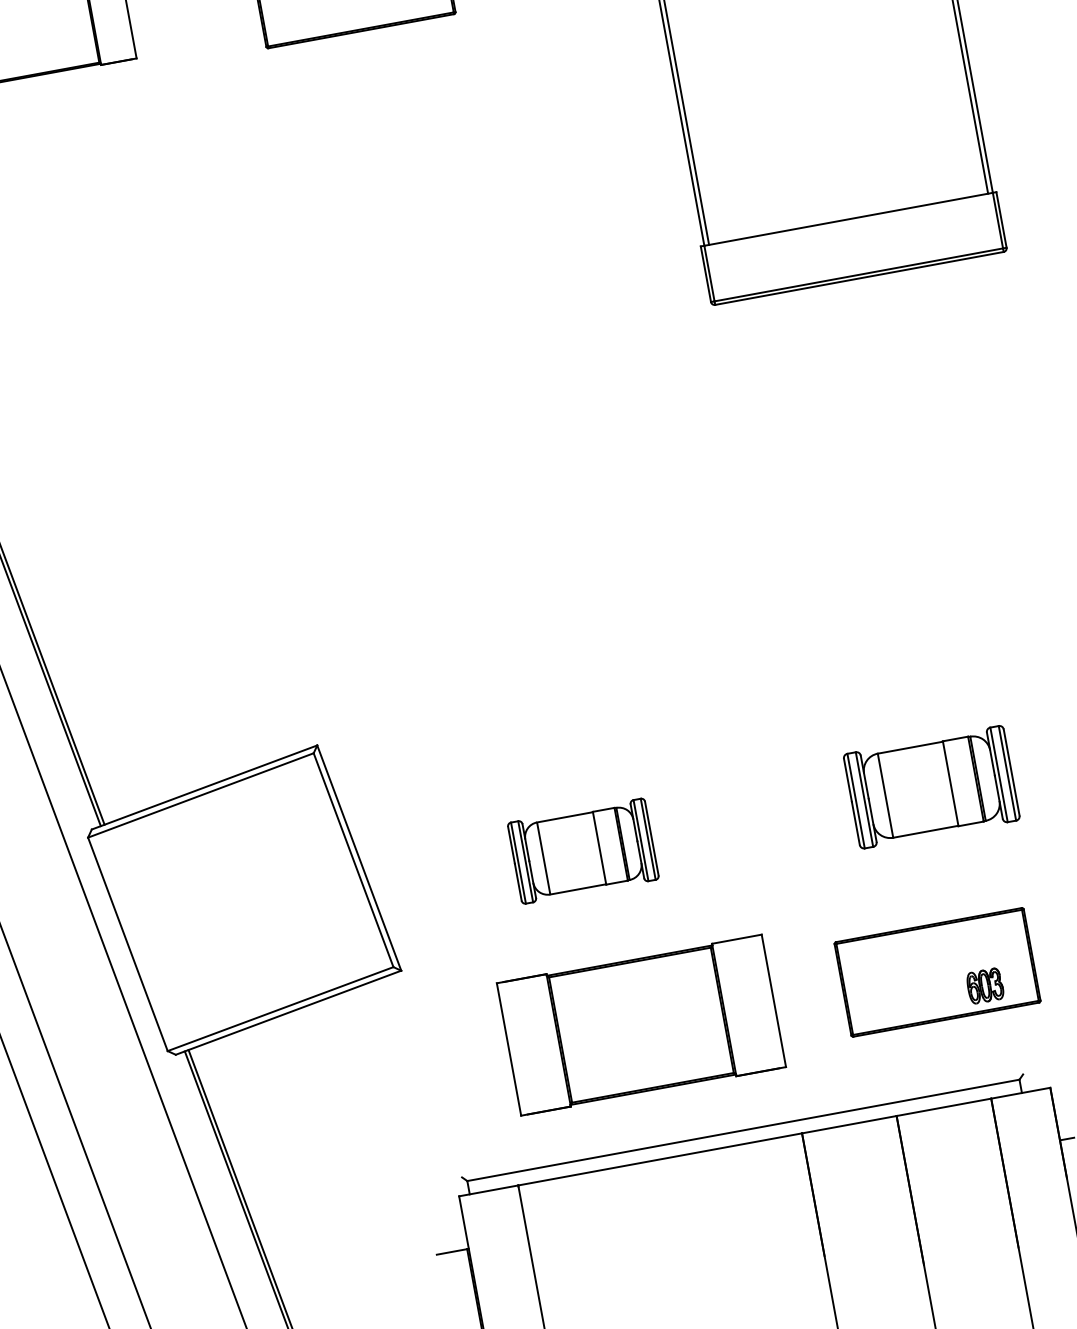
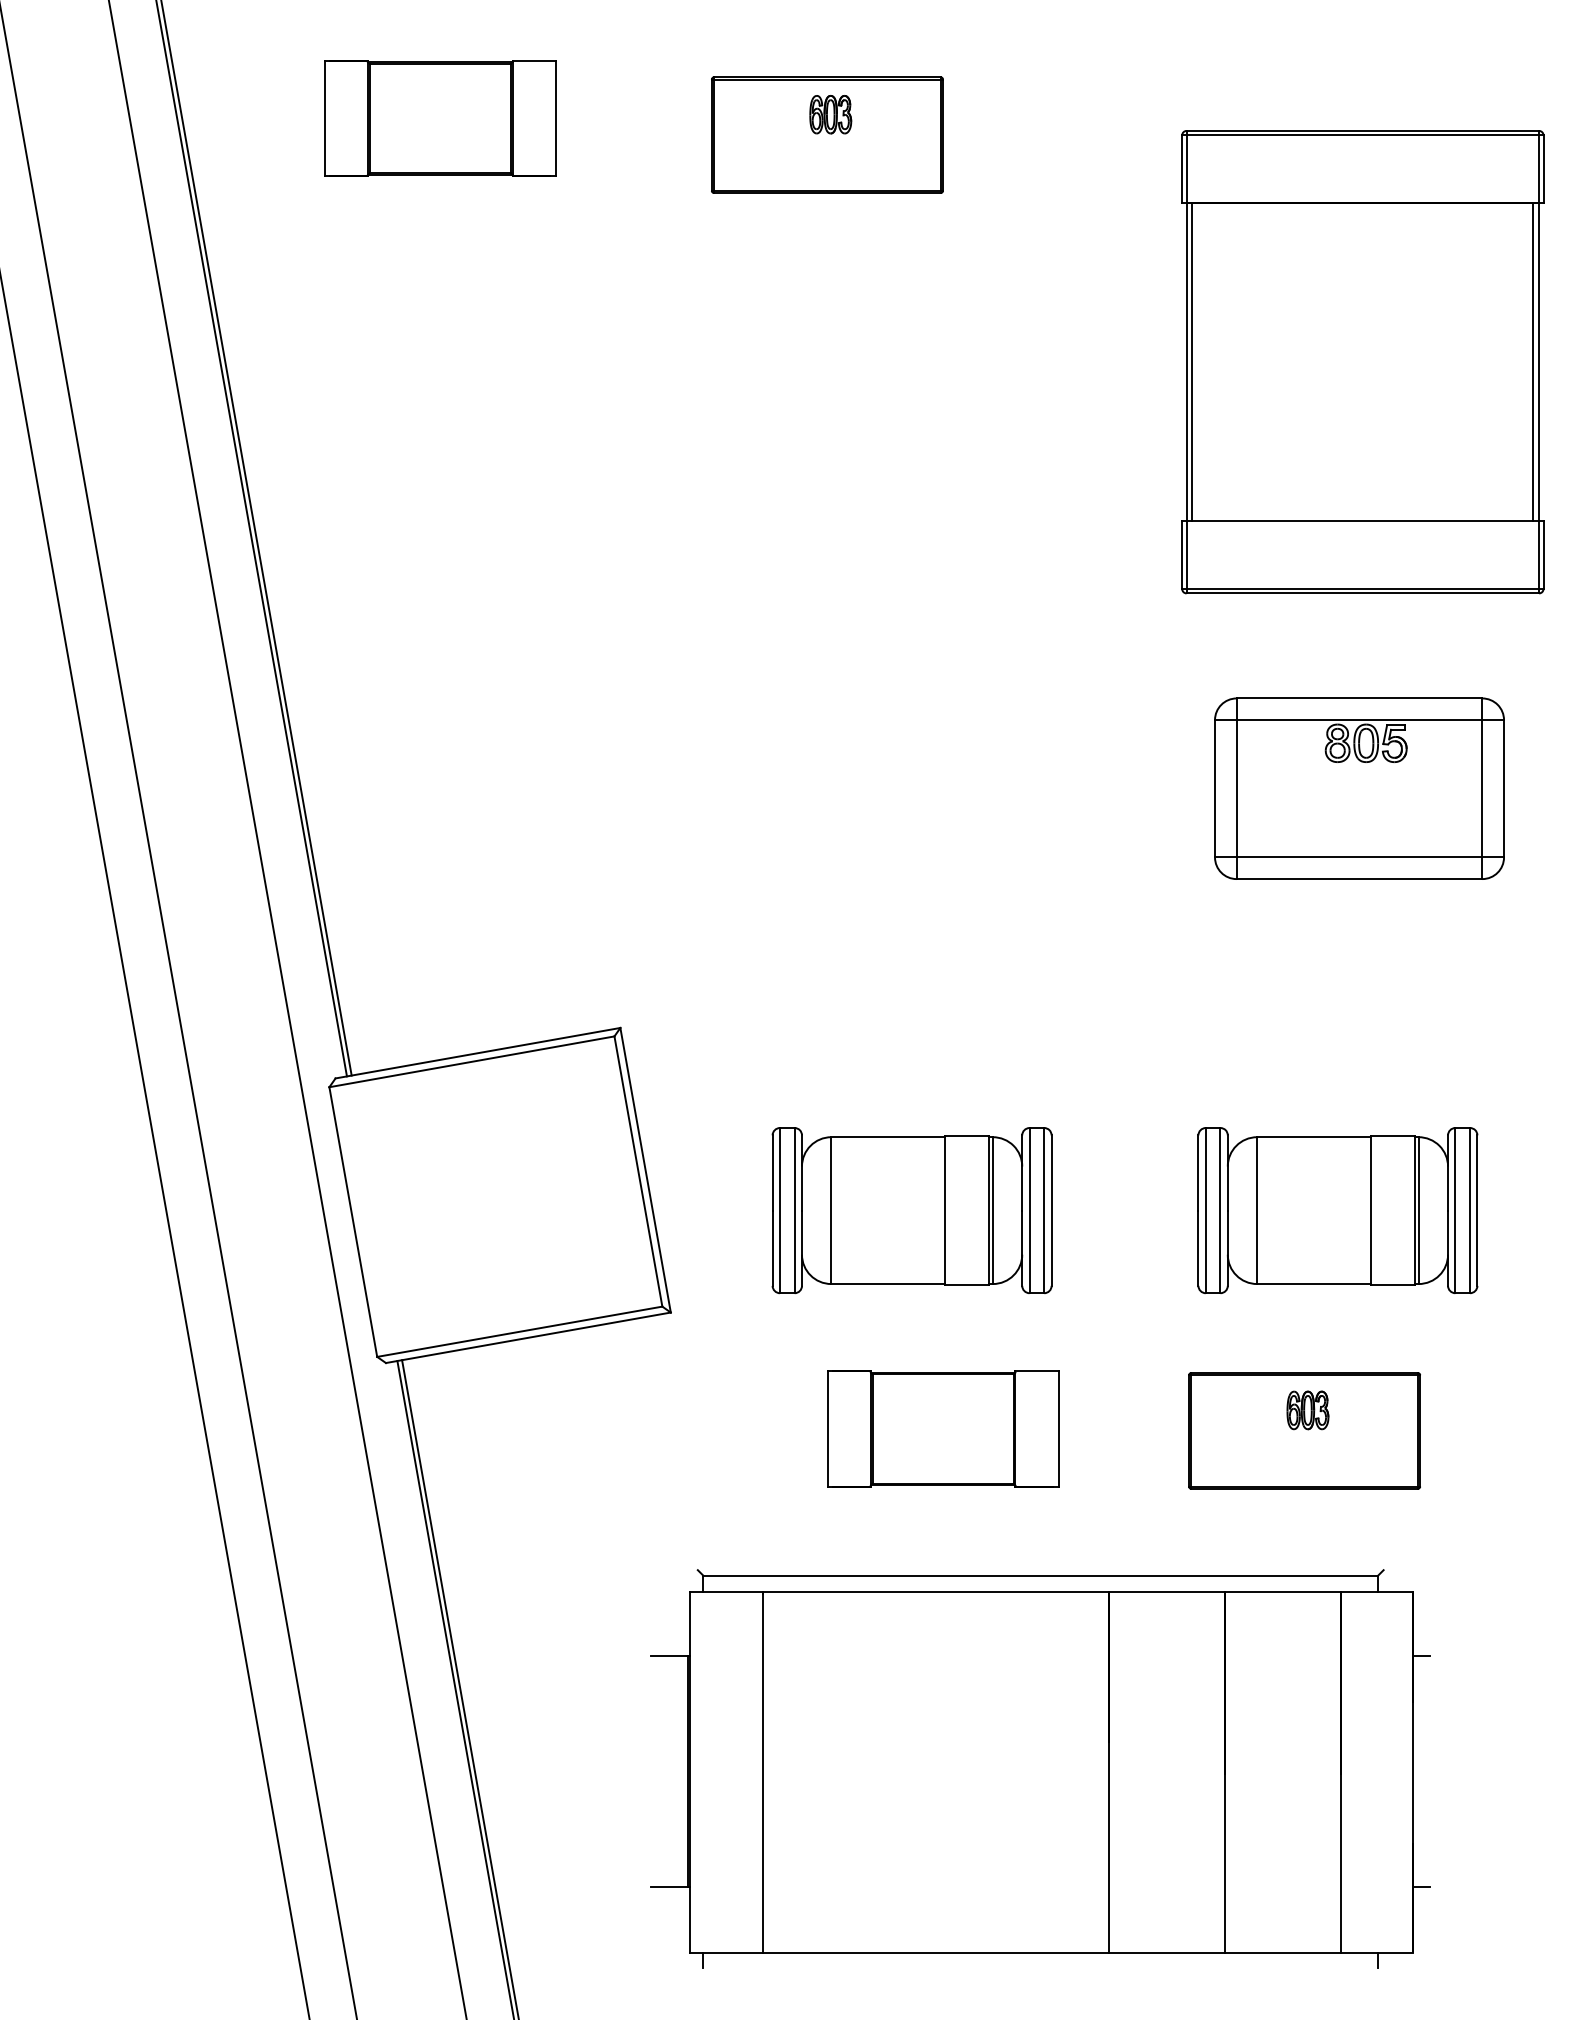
part: (886, 438) -> (1359, 788), added
part: (931, 787) -> (1337, 1210), size x1.43
part: (582, 851) -> (911, 1210), size x1.67
part: (984, 986) -> (1307, 1410), moved
part: (641, 1024) -> (943, 1428), size x0.71

